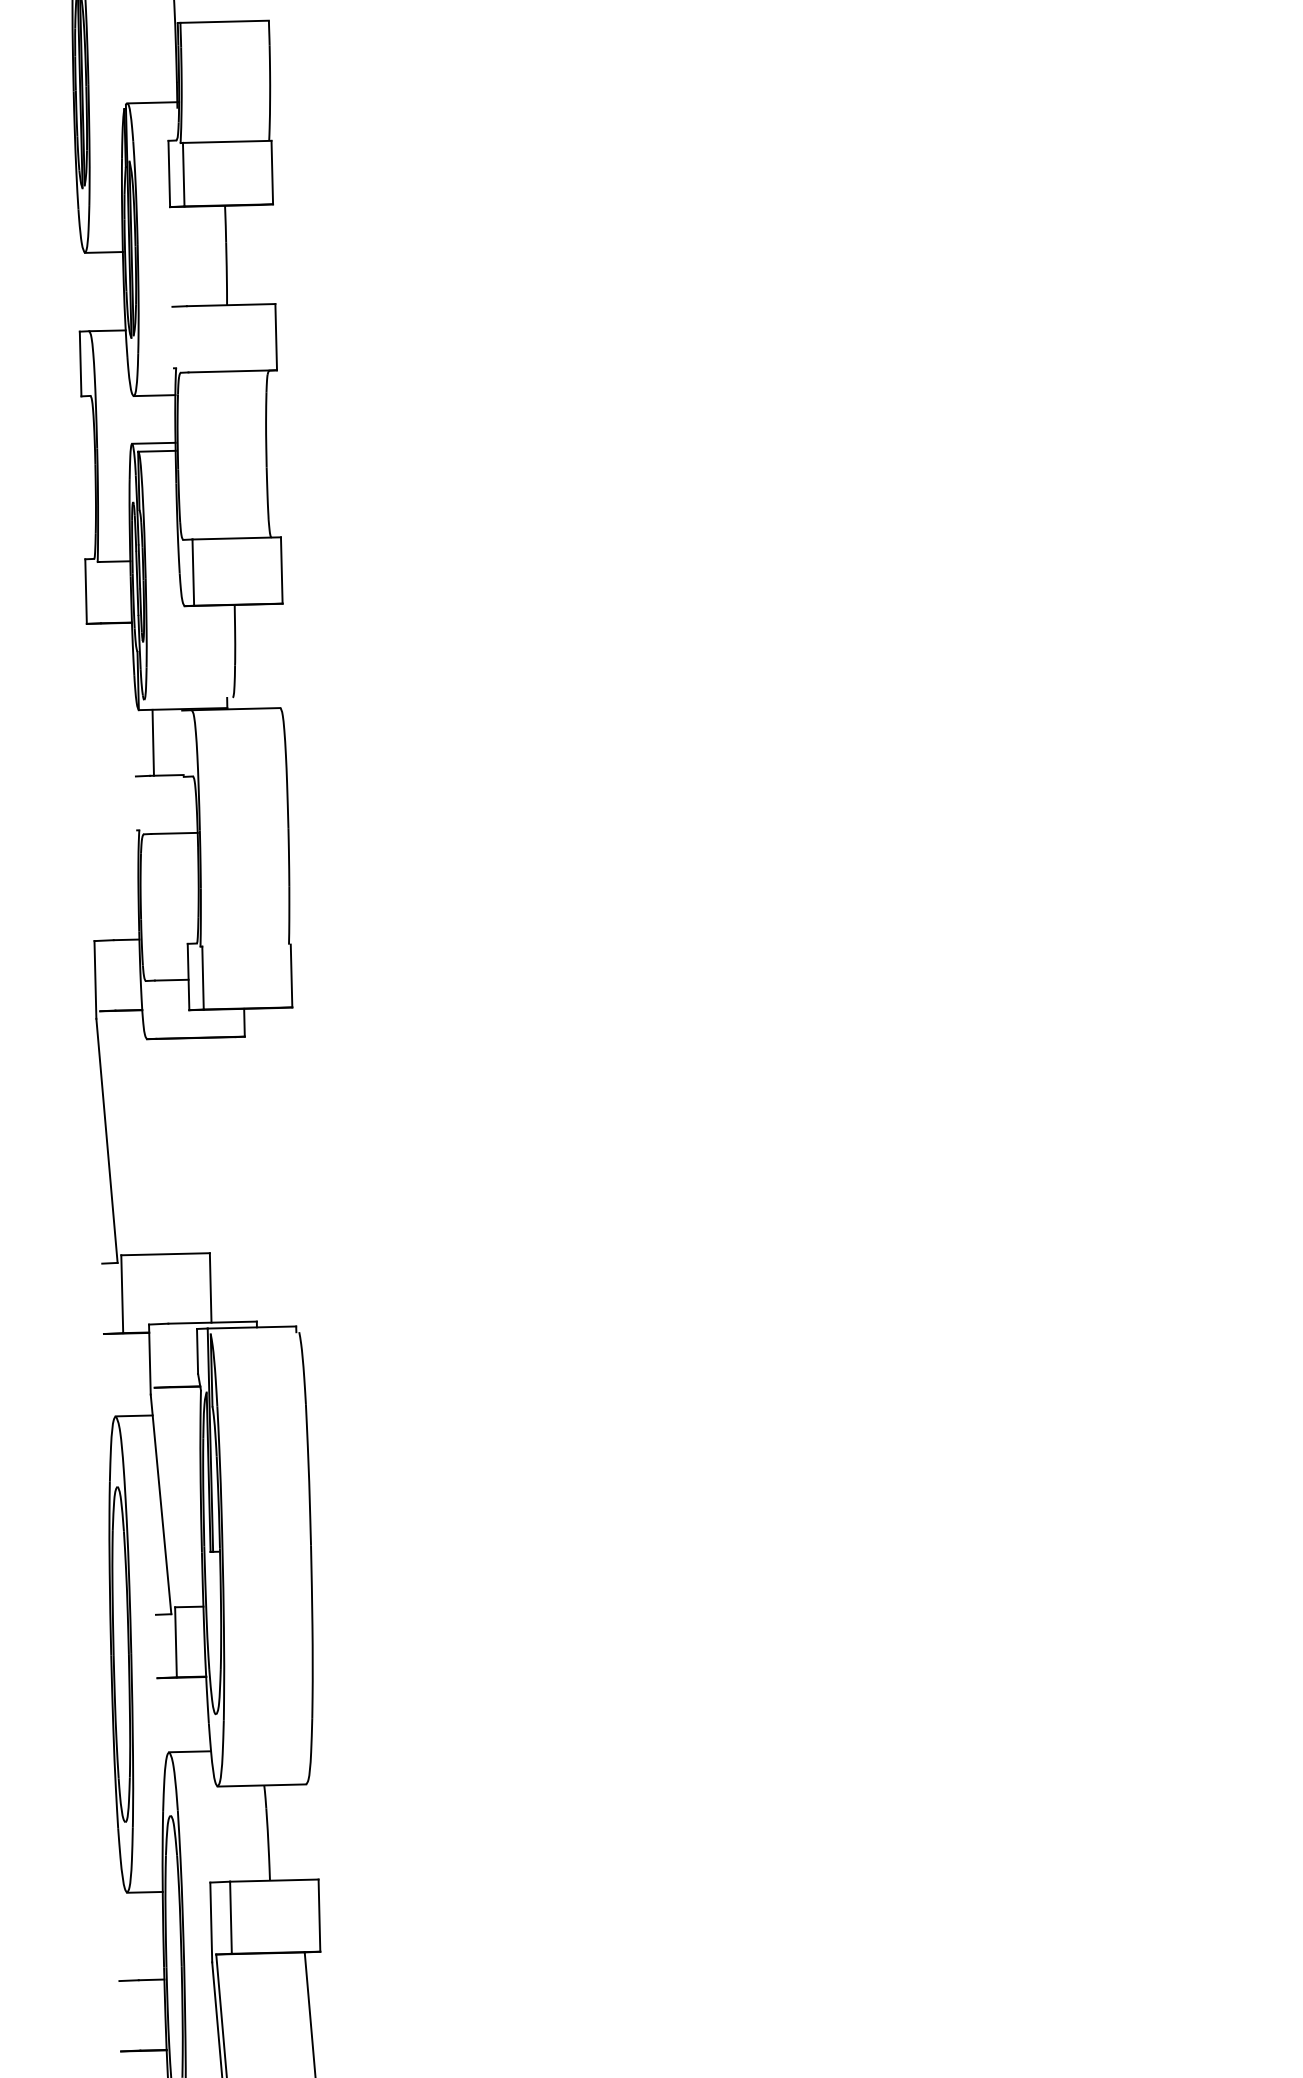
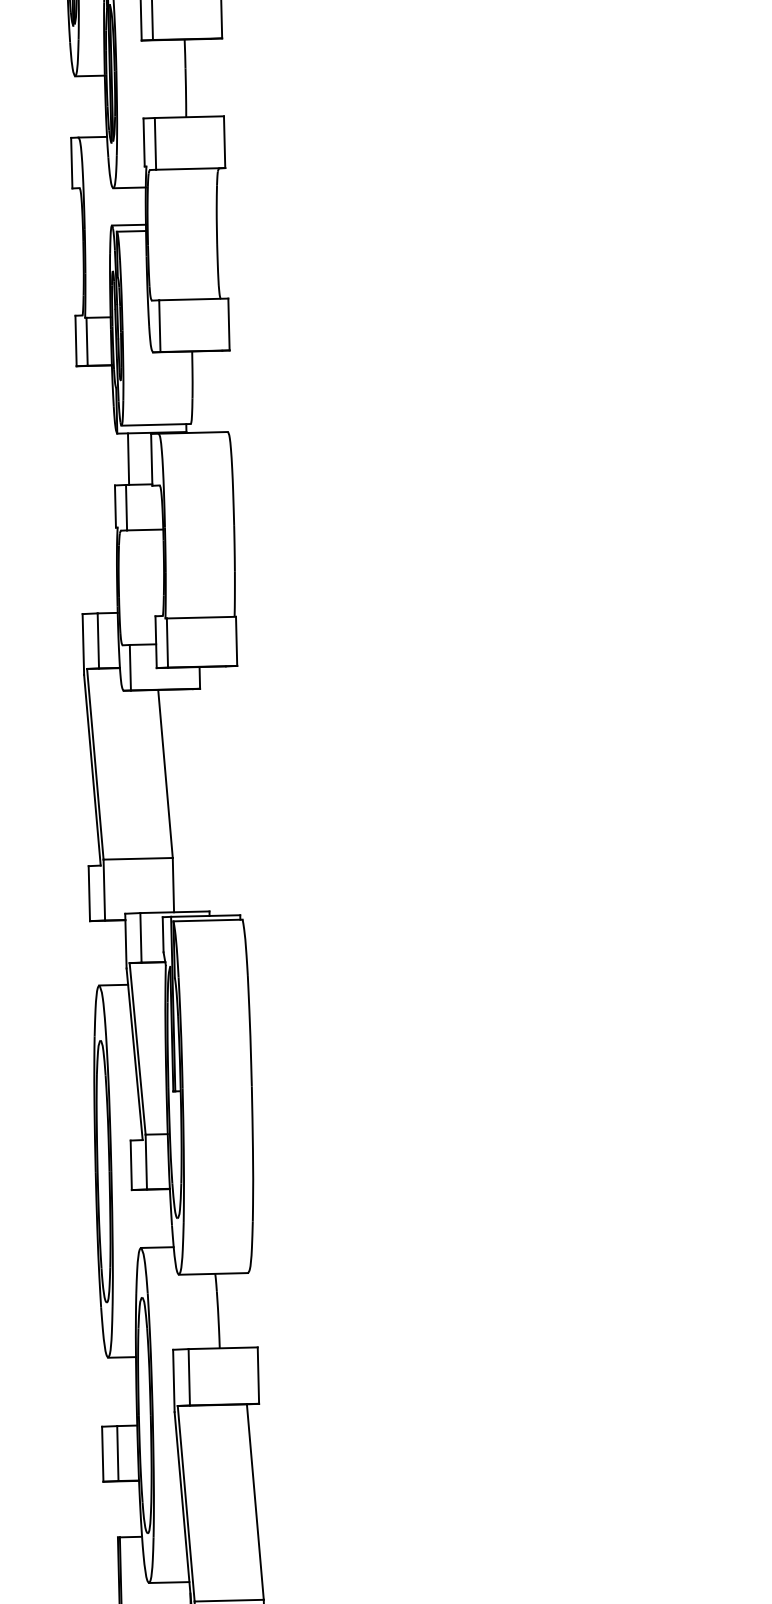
line: (172, 337) -> (143, 142), added
line: (187, 339) -> (155, 144), added
line: (99, 592) -> (86, 341), added
line: (188, 698) -> (156, 424), added
line: (182, 743) -> (151, 459), added
line: (136, 803) -> (115, 506), added
line: (150, 804) -> (126, 507), added
line: (246, 945) -> (201, 617), added
line: (114, 975) -> (98, 640), added
line: (155, 1009) -> (130, 667), added
line: (110, 1133) -> (95, 764), added
line: (200, 1145) -> (165, 773), added
line: (102, 1298) -> (88, 893), added
line: (254, 1333) -> (207, 920), added
line: (168, 1355) -> (140, 937), added
line: (164, 1497) -> (137, 1048), added
line: (156, 1646) -> (131, 1165), added
line: (139, 2015) -> (117, 1453), added
line: (120, 2016) -> (102, 1454), added

